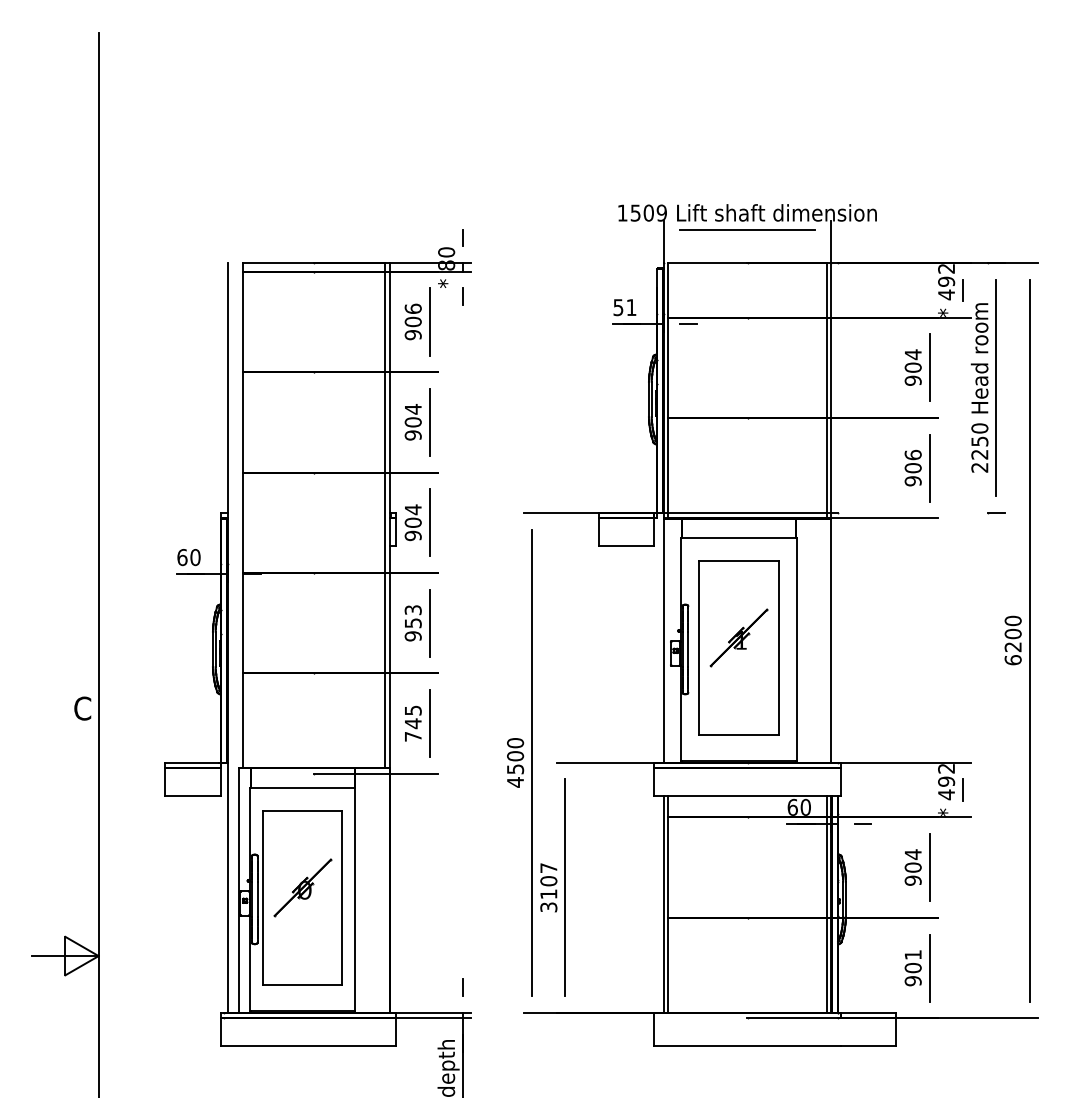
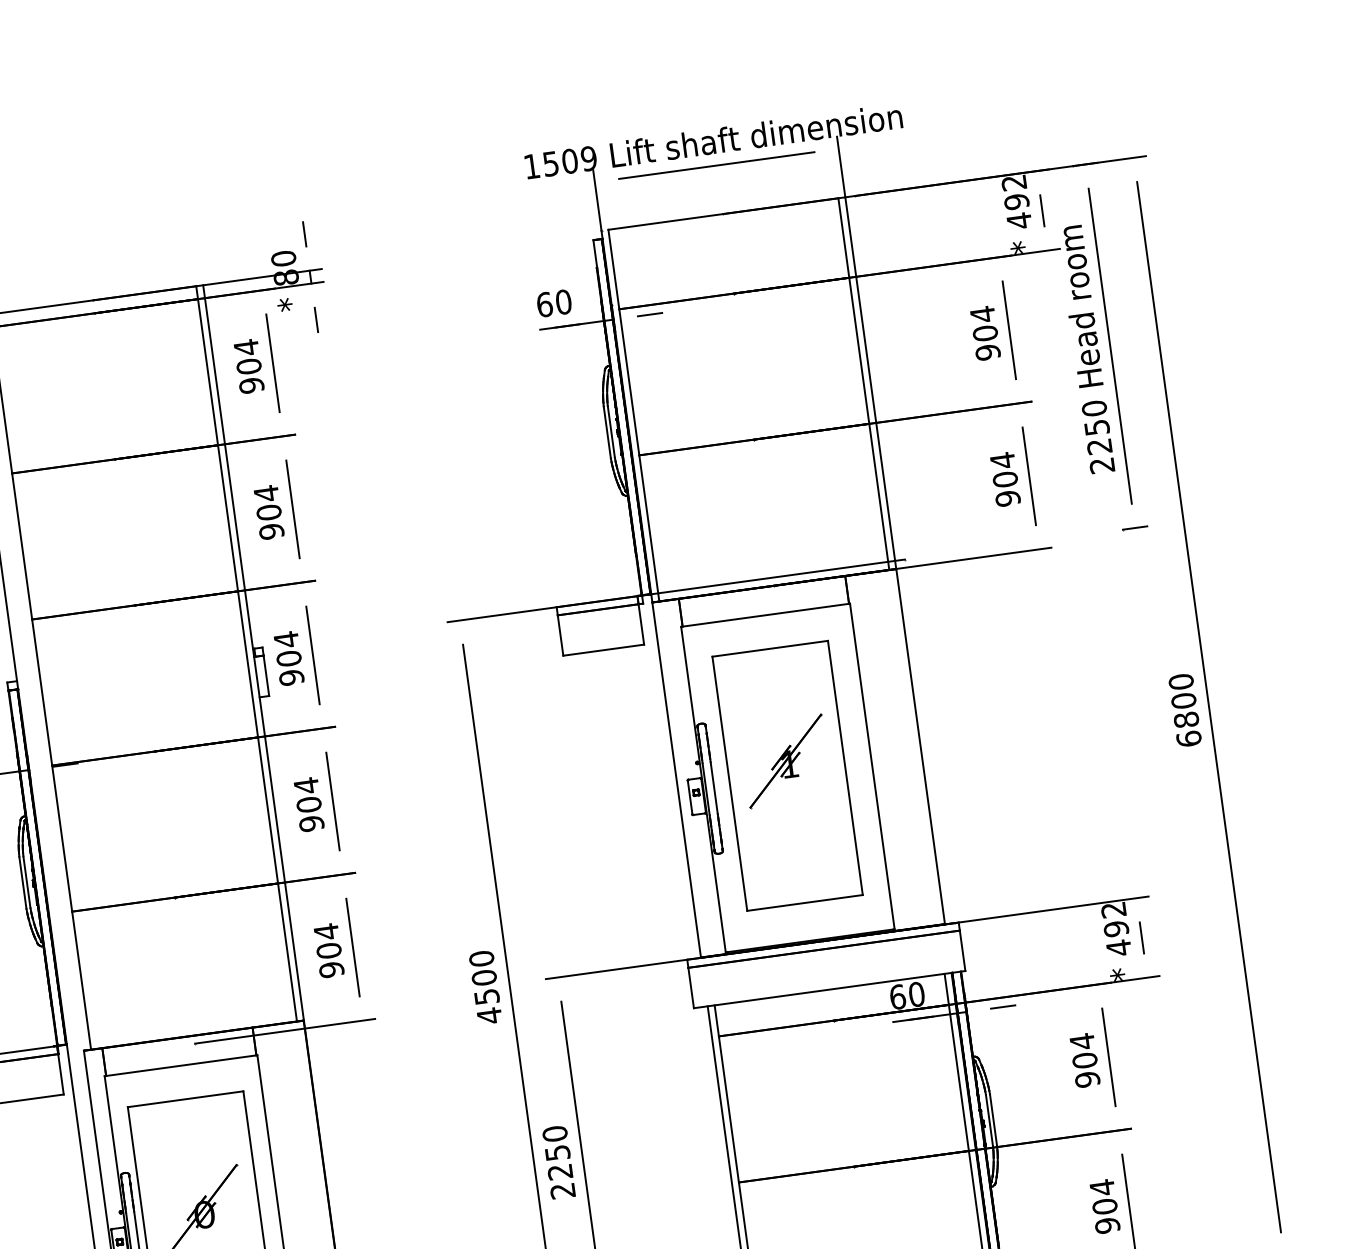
text: (624, 307) -> (553, 303), 51 -> 60
text: (412, 308) -> (245, 347), 906 -> 904
text: (912, 454) -> (1001, 459), 906 -> 904
text: (412, 616) -> (306, 795), 953 -> 904
text: (1012, 647) -> (1185, 720), 6200 -> 6800
text: (412, 723) -> (327, 950), 745 -> 904
text: (548, 887) -> (558, 1162), 3107 -> 2250
text: (912, 954) -> (1101, 1187), 901 -> 904

